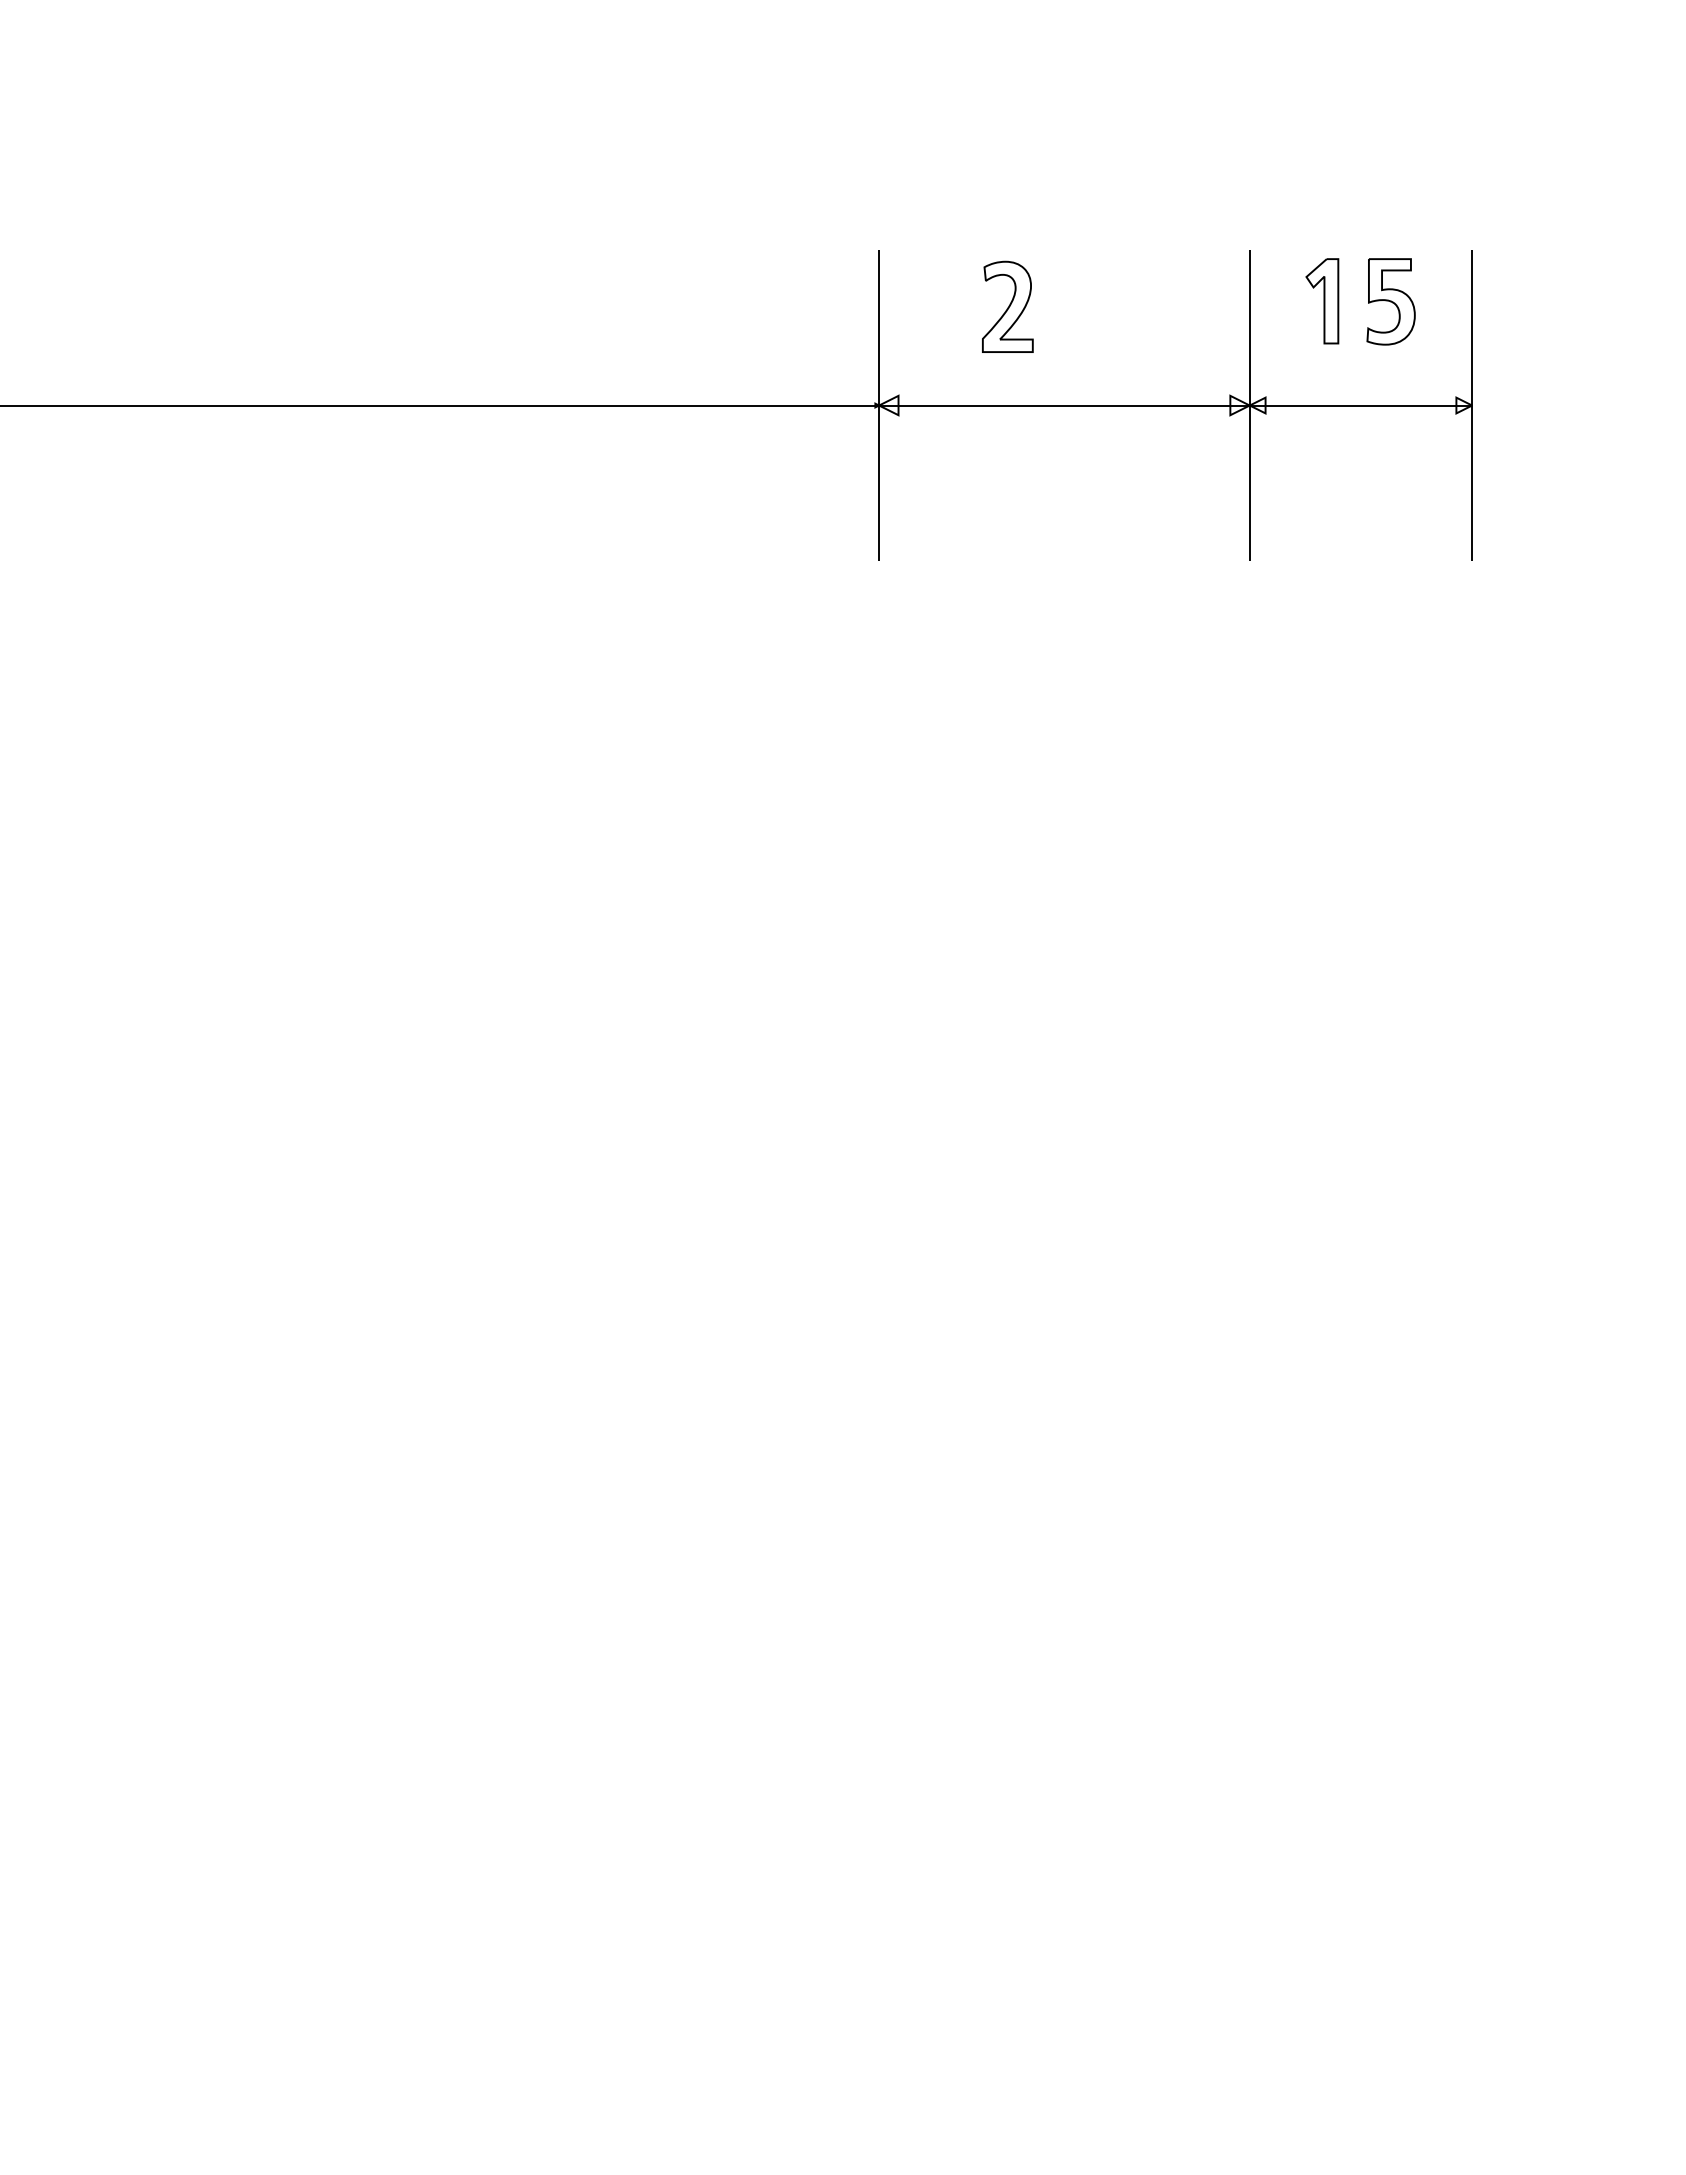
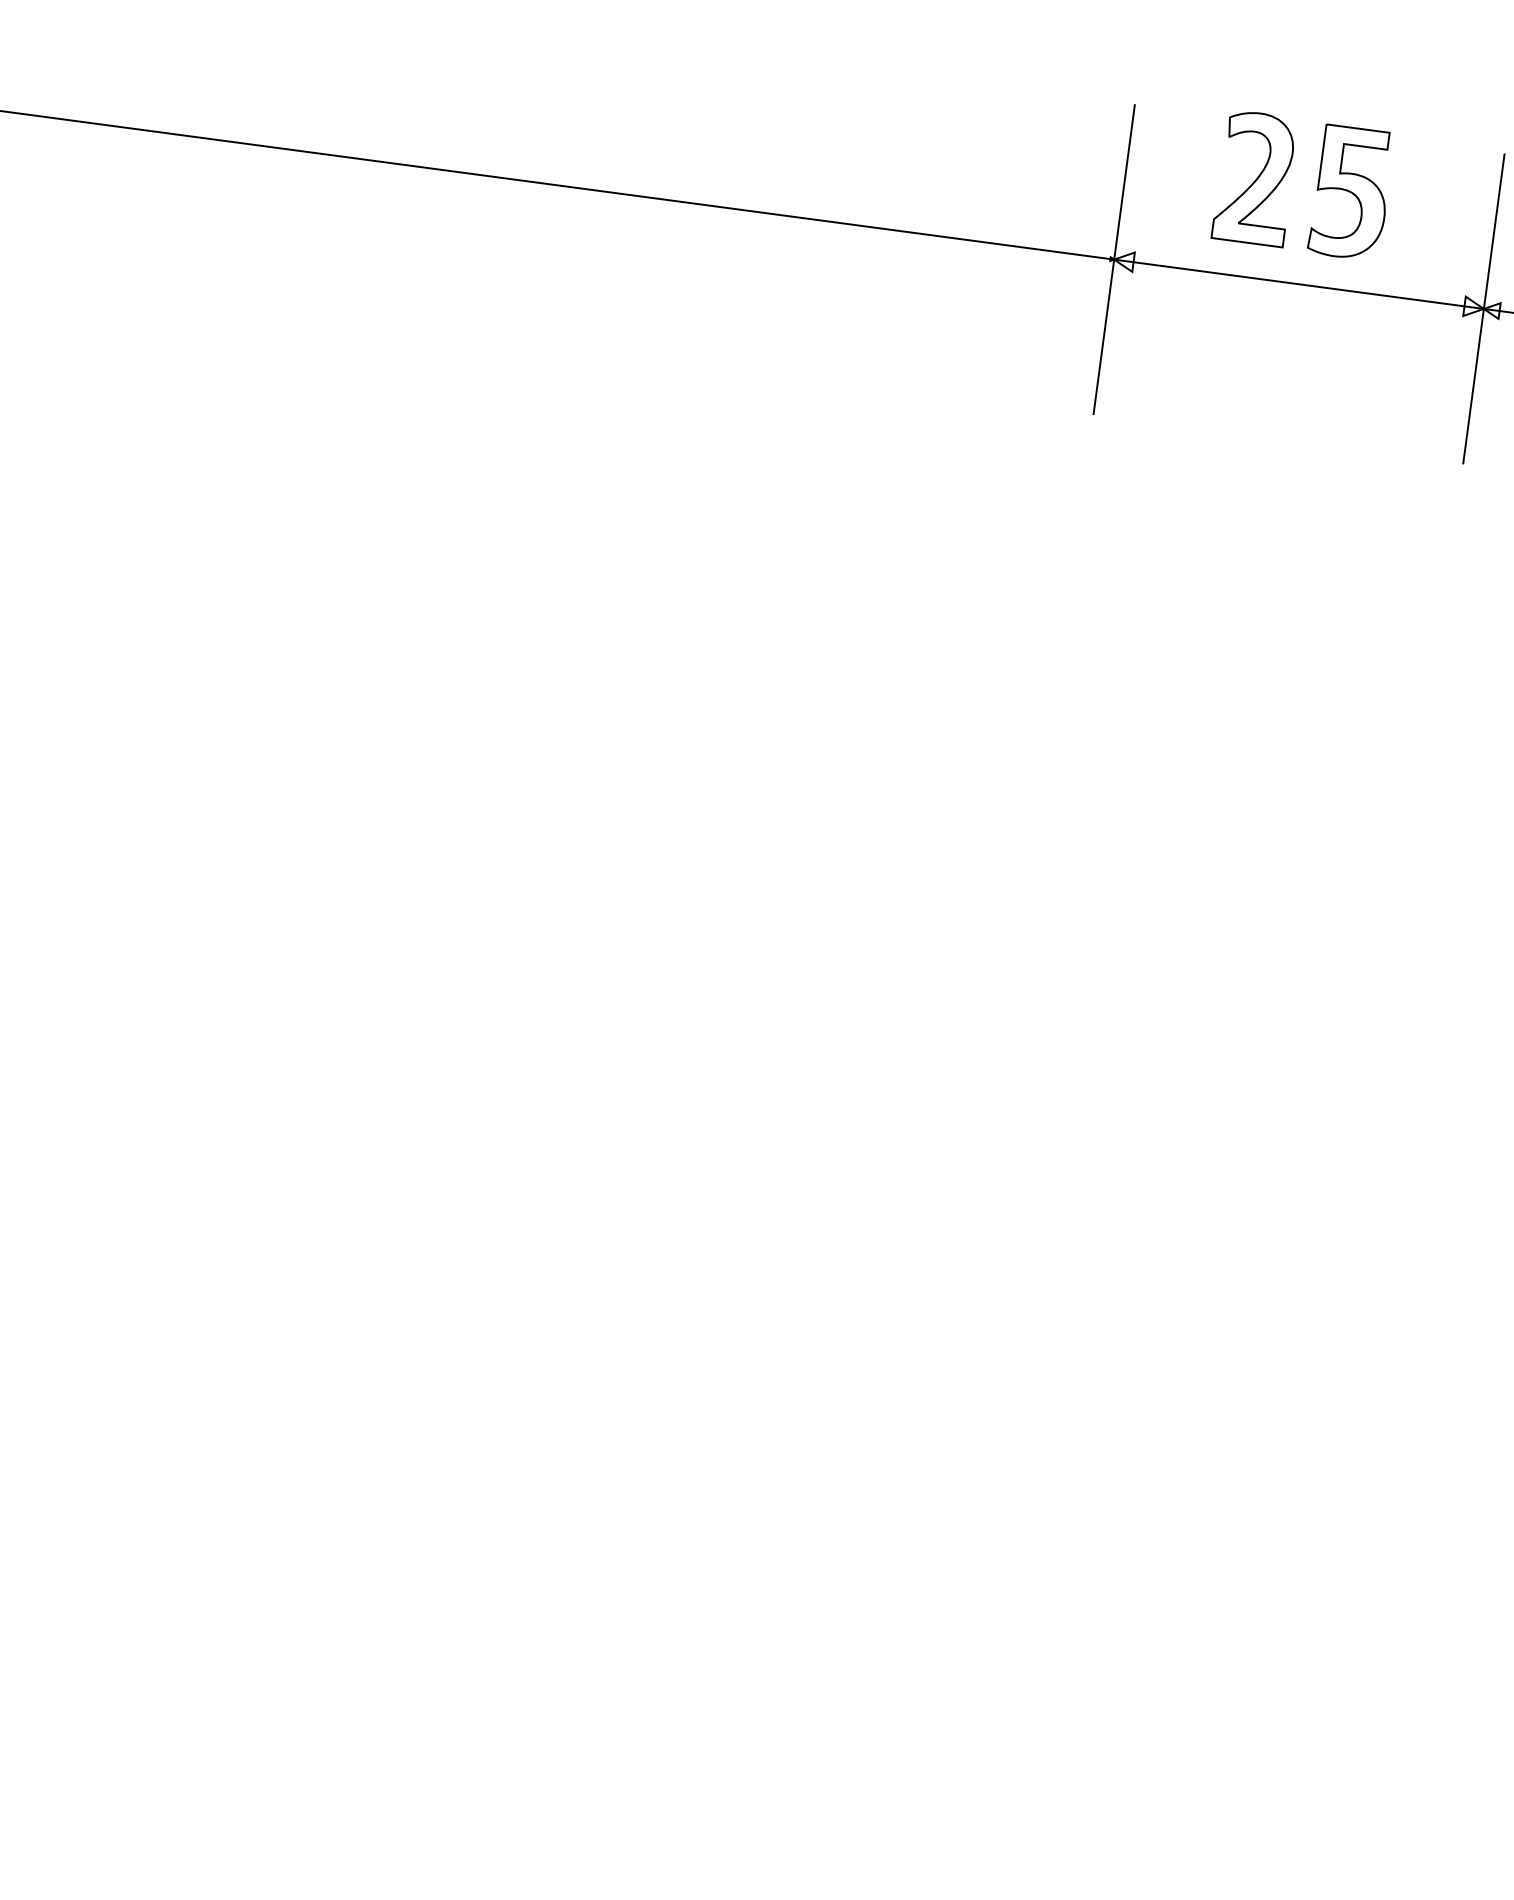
part: (1007, 306) -> (1255, 177), size x1.43
part: (1103, 308) -> (1350, 192), added

